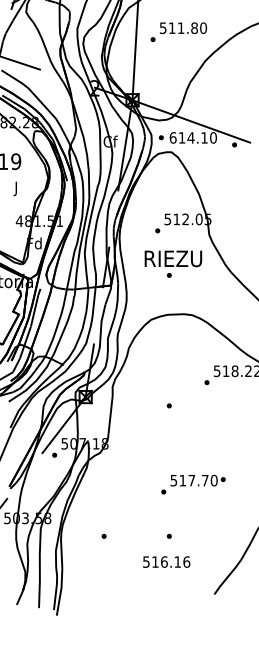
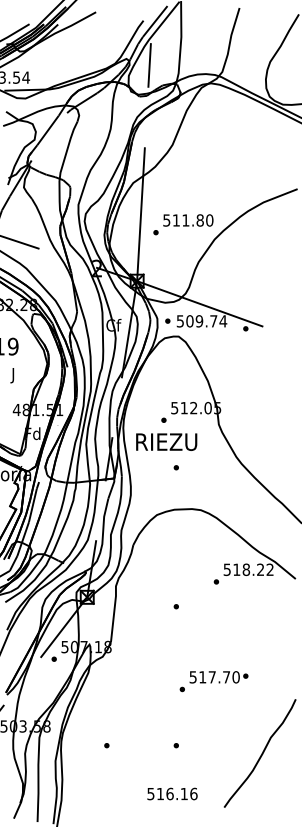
text: (178, 31) -> (183, 224), moved
text: (192, 138) -> (201, 321), 614.10 -> 509.74
text: (173, 258) -> (166, 441), moved
text: (192, 484) -> (213, 681), moved
text: (166, 561) -> (172, 793), moved

